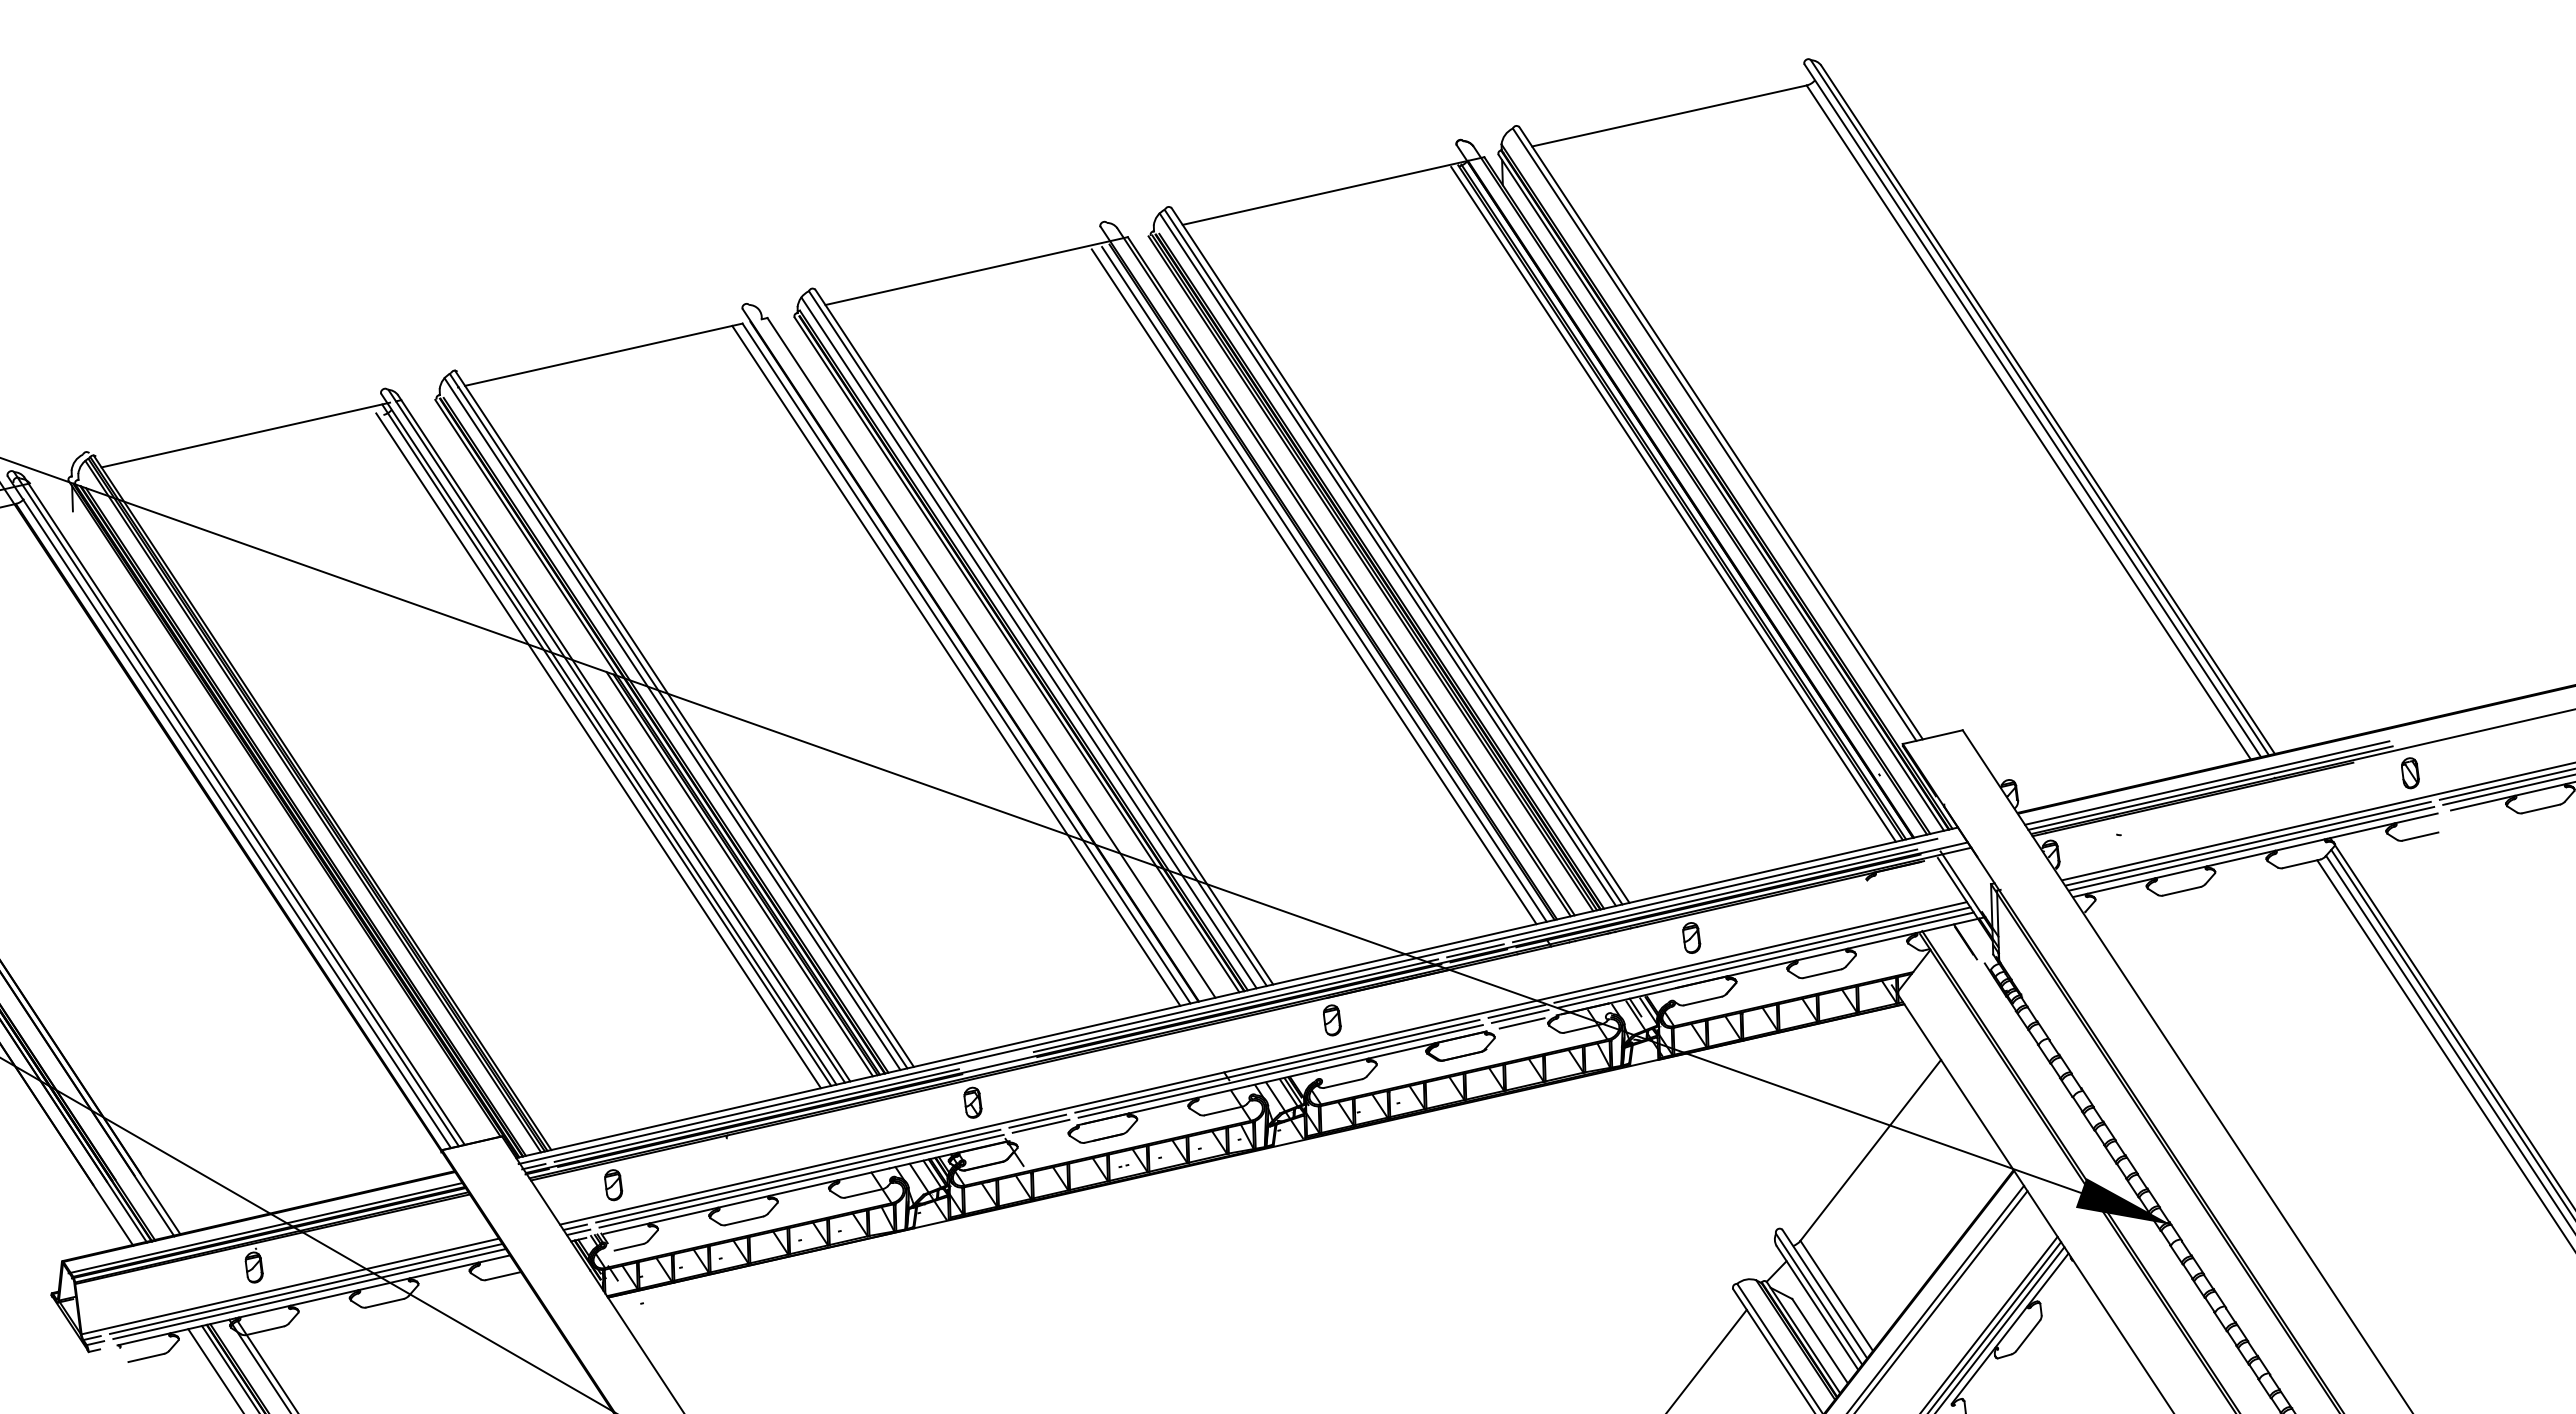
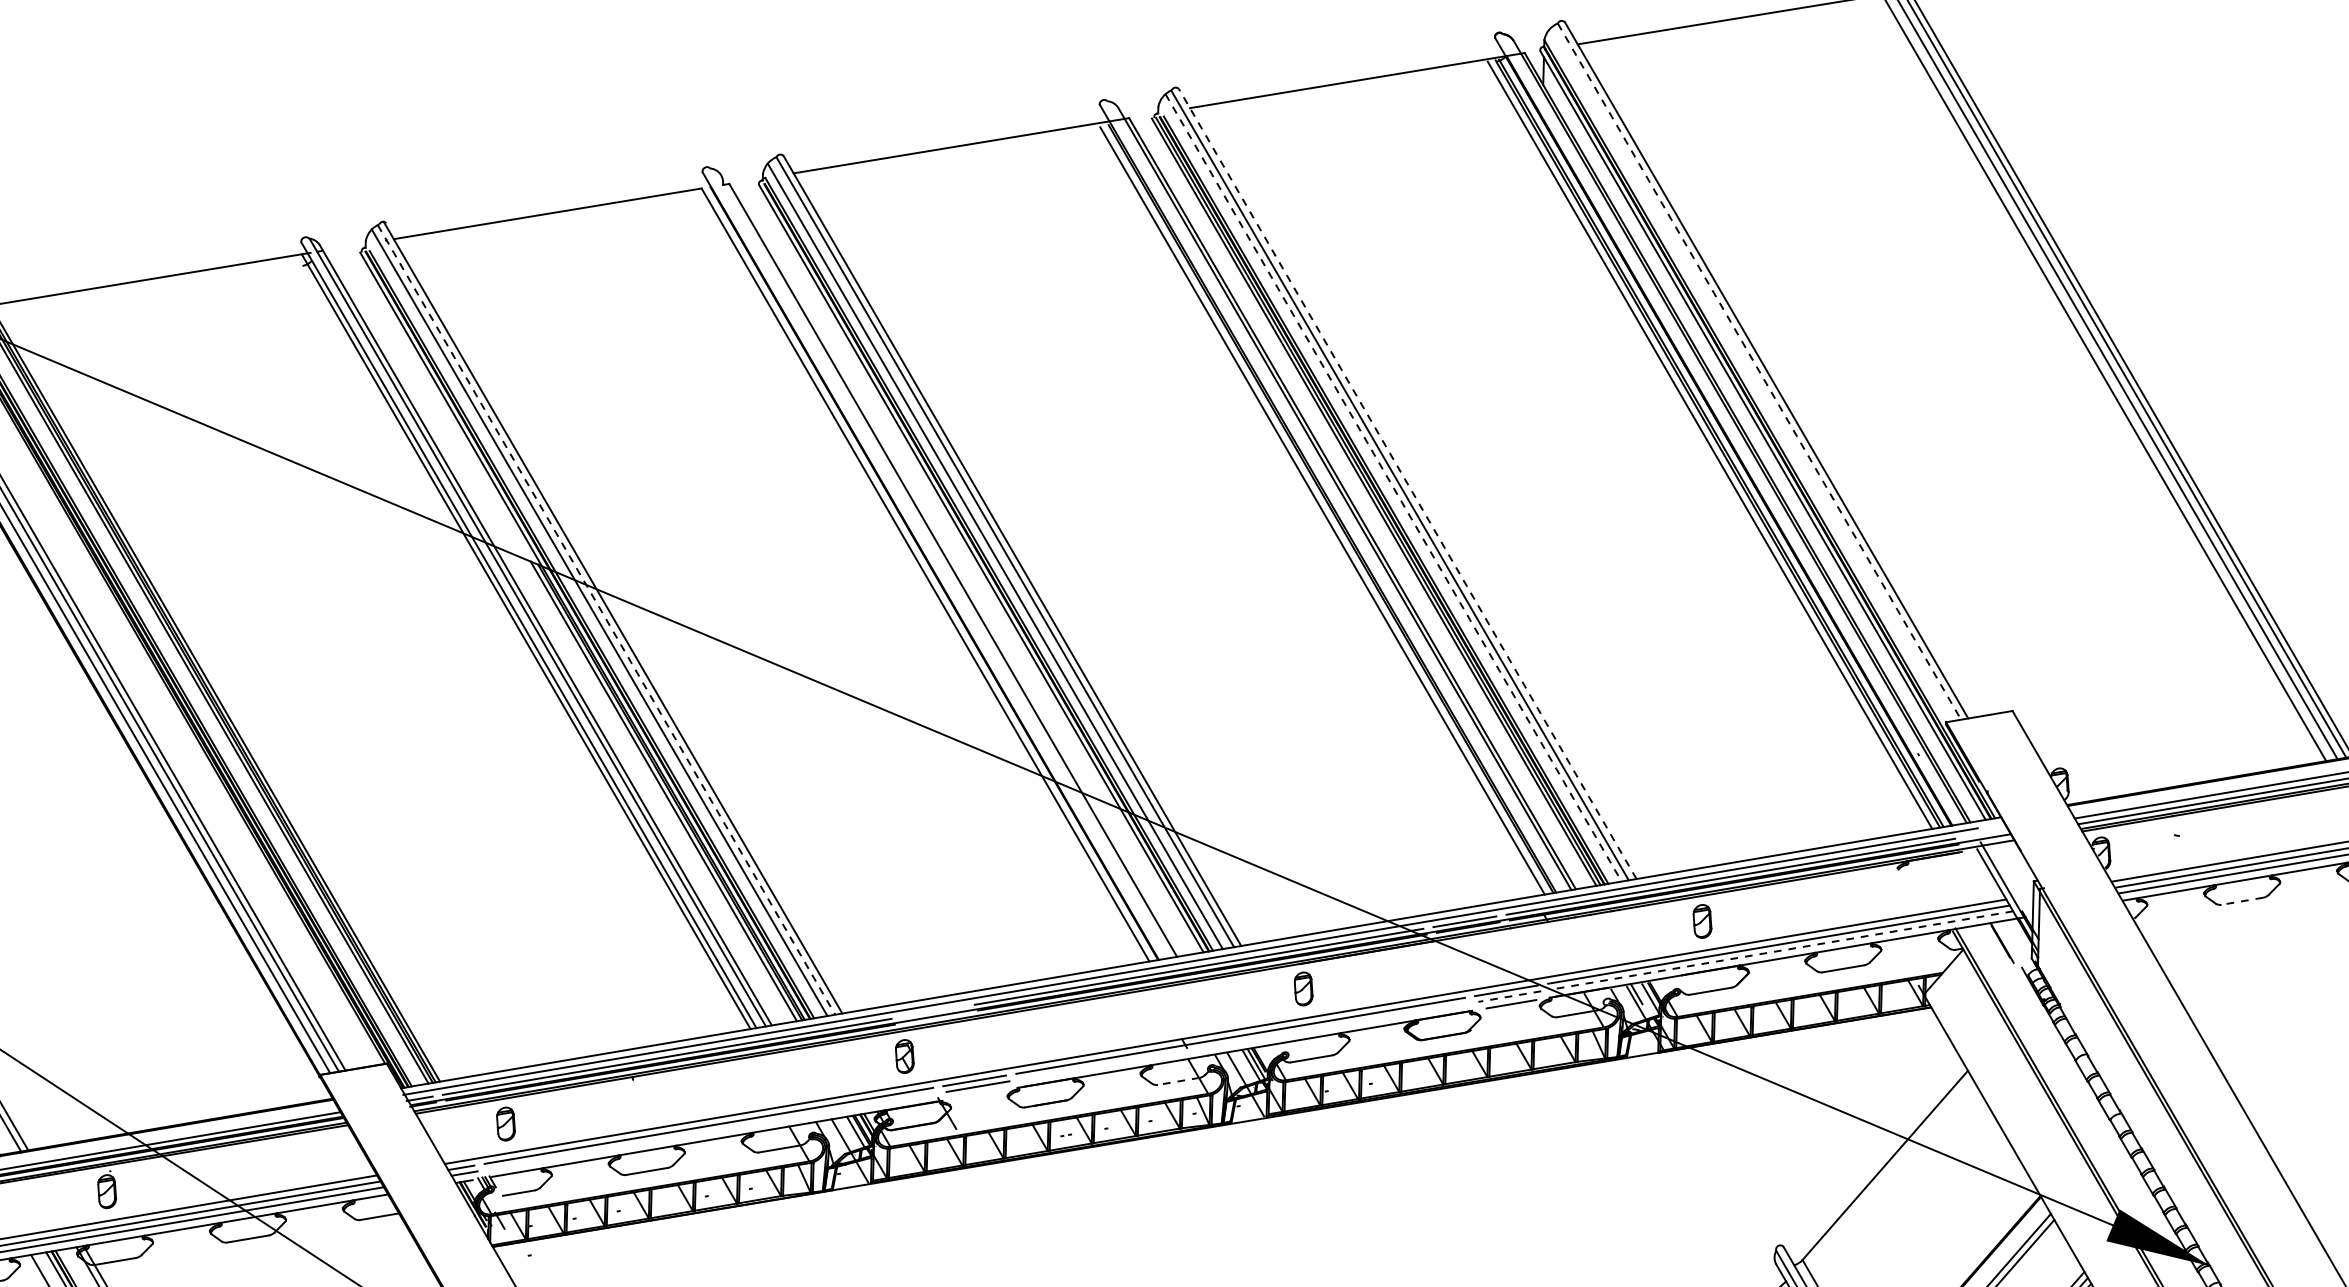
line: (1714, 434) -> (1759, 371), solid -> dashed
line: (1400, 555) -> (1407, 484), solid -> dashed
line: (1387, 559) -> (1393, 487), solid -> dashed
line: (1313, 586) -> (1310, 512), removed
line: (956, 665) -> (914, 576), removed
line: (678, 721) -> (606, 620), solid -> dashed
line: (598, 750) -> (516, 647), removed
line: (2181, 891) -> (2241, 901), solid -> dashed
line: (1765, 960) -> (1781, 950), solid -> dashed
line: (1519, 1016) -> (1508, 996), solid -> dashed
line: (1280, 1071) -> (1243, 1041), removed
line: (1223, 1111) -> (1178, 1081), solid -> dashed
line: (801, 1180) -> (712, 1130), removed

